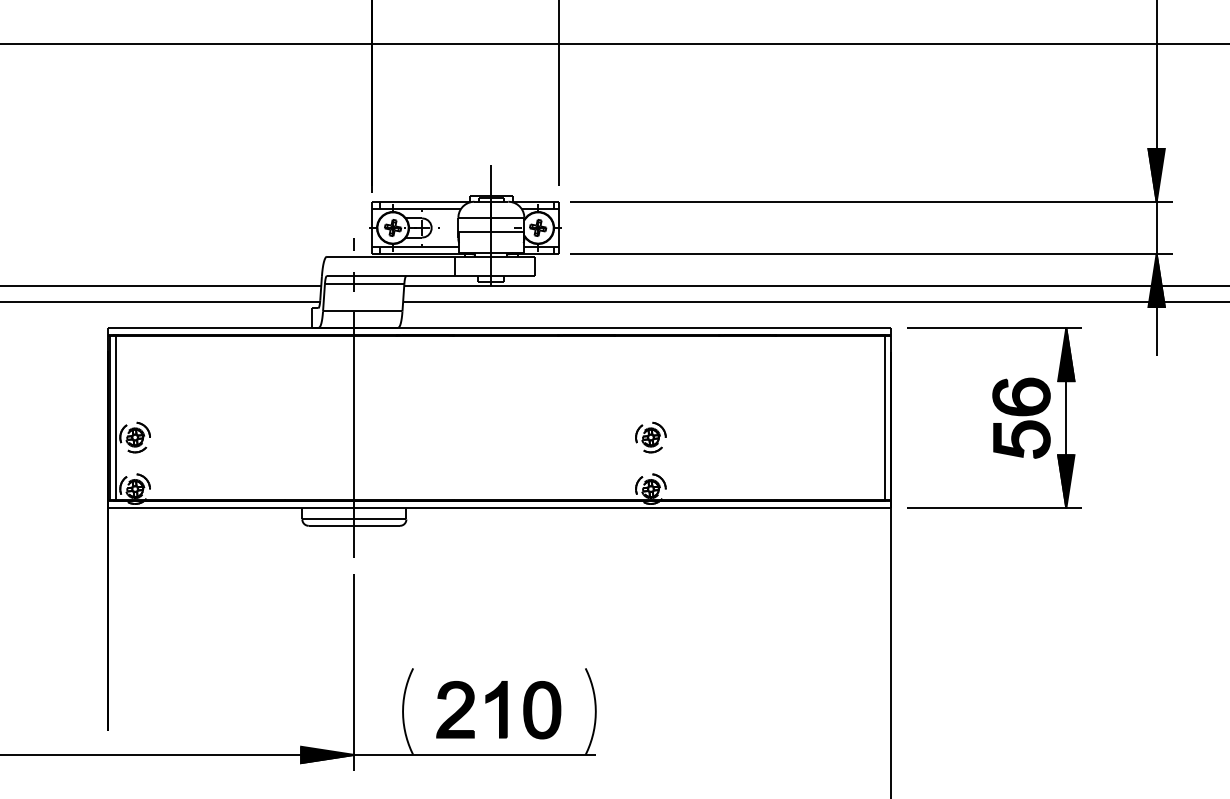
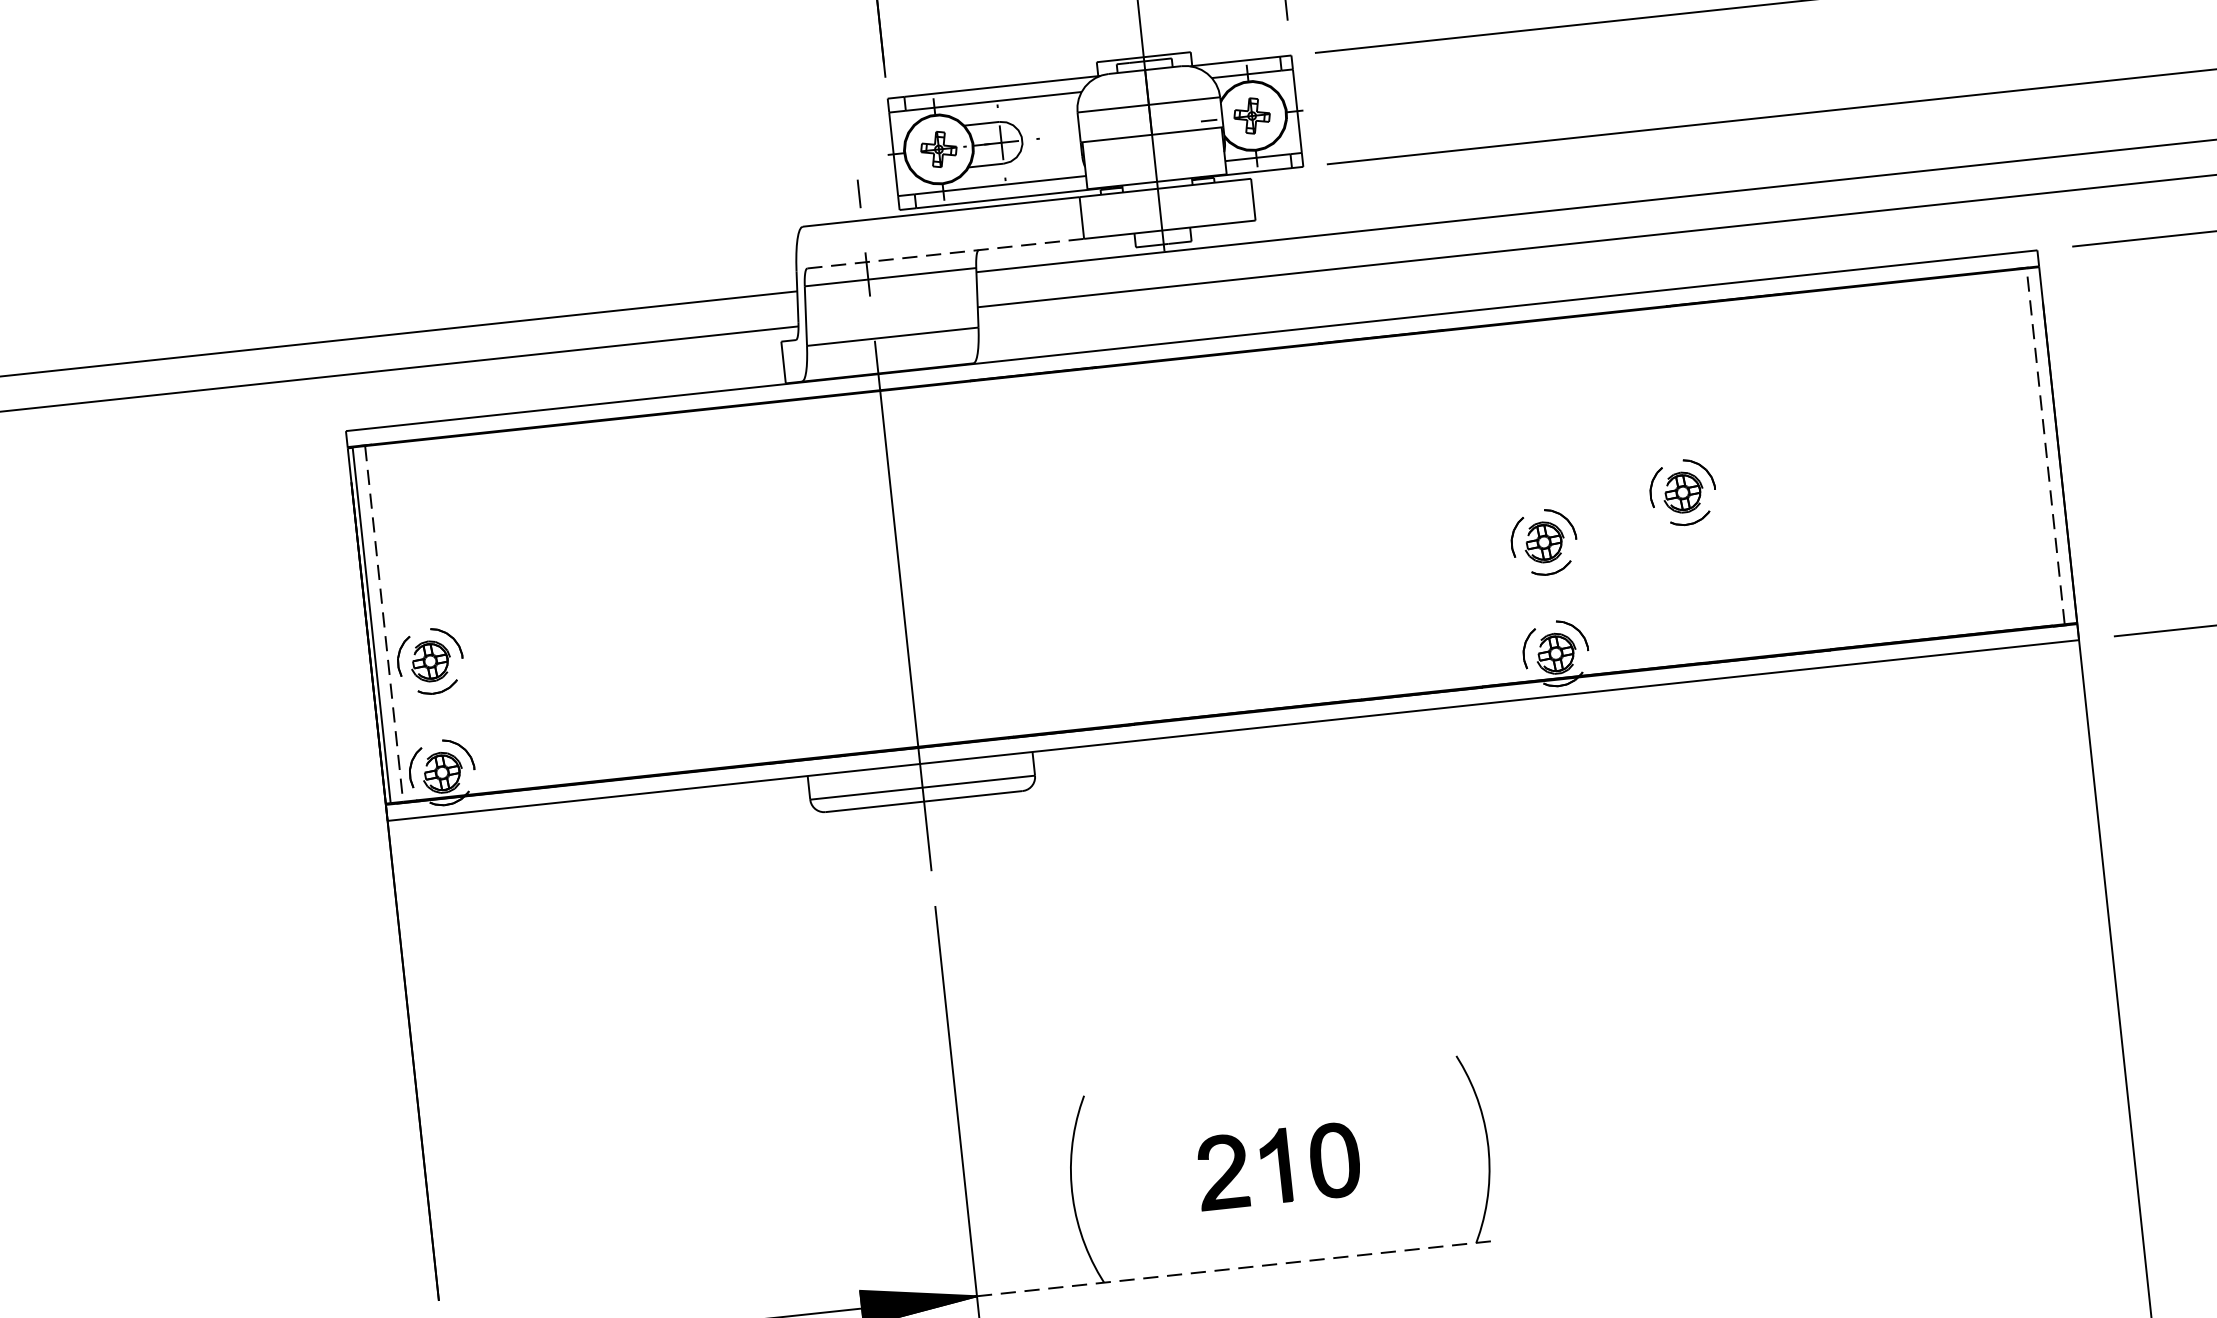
line: (391, 276) -> (946, 254), solid -> dashed
line: (885, 417) -> (2045, 445), solid -> dashed
line: (115, 418) -> (383, 624), solid -> dashed
part: (716, 421) -> (1681, 492), added
part: (498, 710) -> (1277, 1167), size x0.6
line: (475, 754) -> (1238, 1267), solid -> dashed

